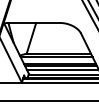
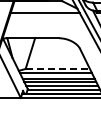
line: (59, 53) -> (58, 68), solid -> dashed

